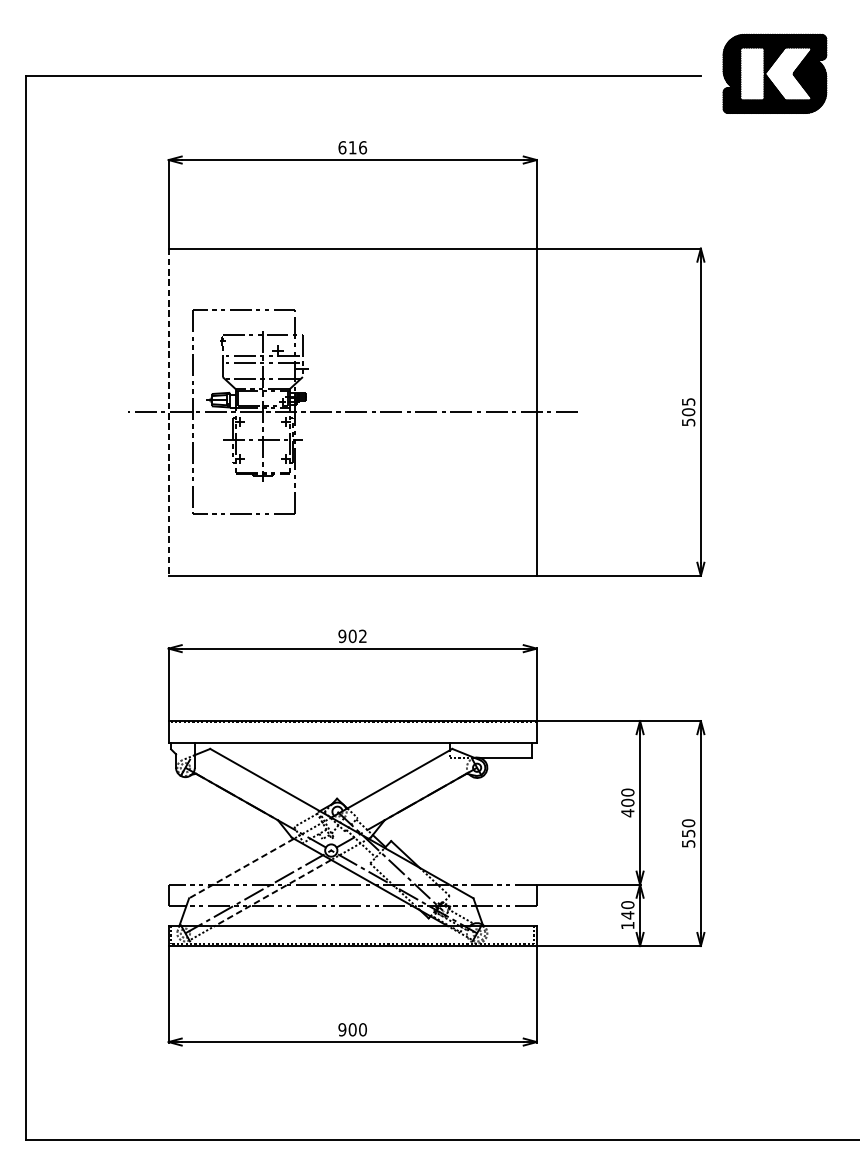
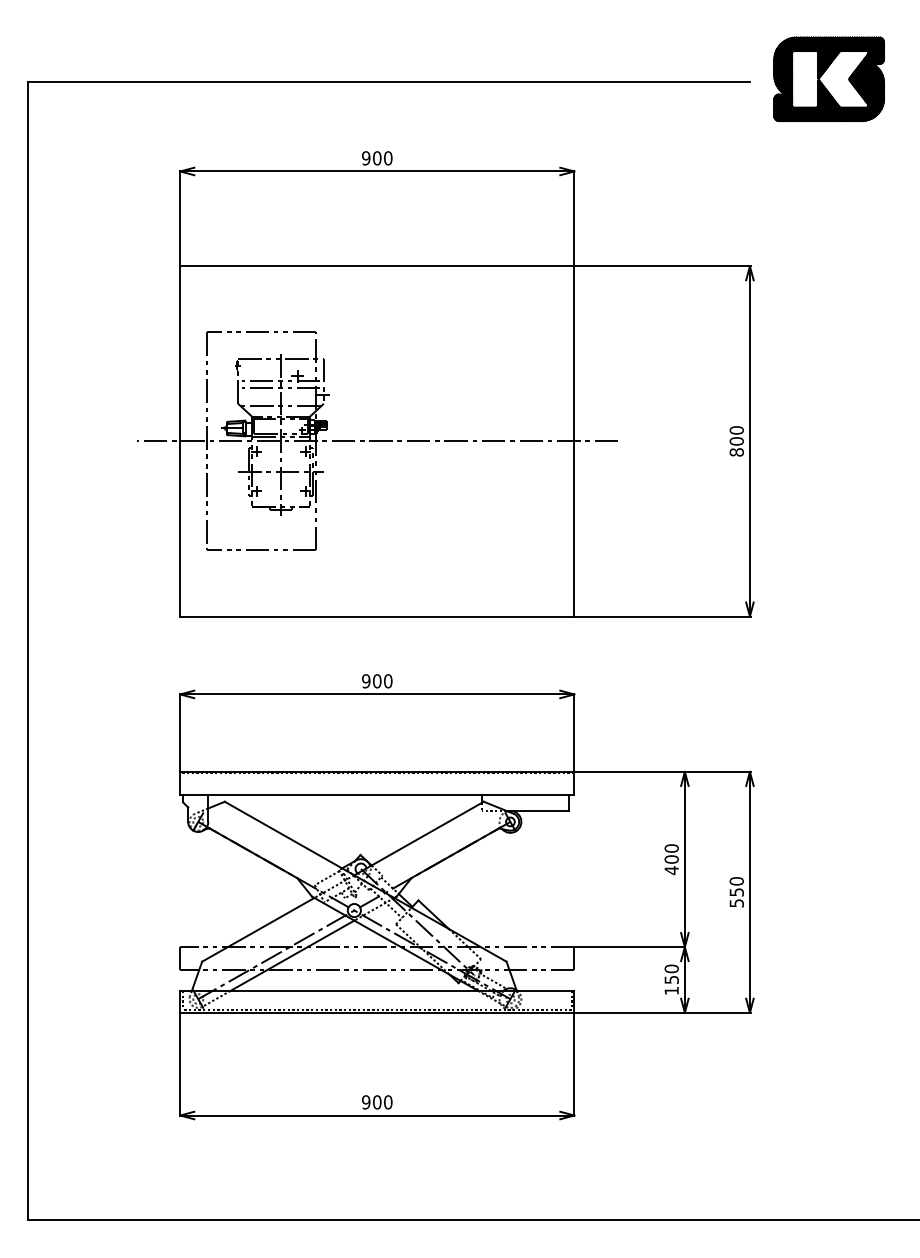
text: (352, 147) -> (377, 158), 616 -> 900
line: (168, 412) -> (180, 441), dashed -> solid
text: (688, 412) -> (736, 441), 505 -> 800
text: (363, 636) -> (388, 681), 902 -> 900
line: (241, 868) -> (258, 929), dashed -> solid
line: (273, 892) -> (292, 955), dashed -> solid
text: (627, 914) -> (671, 979), 140 -> 150

